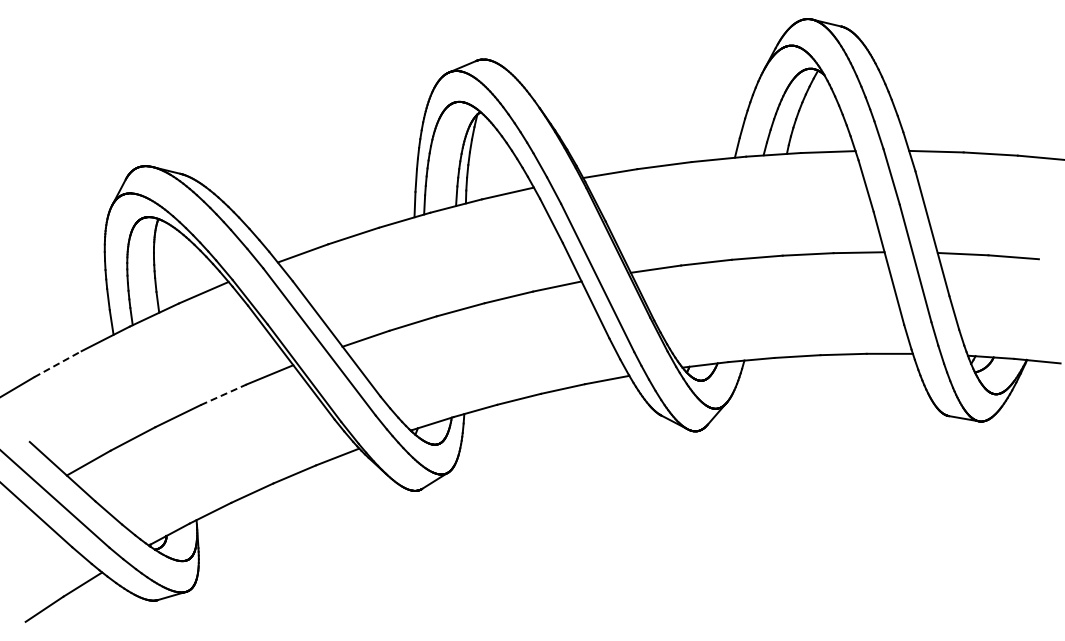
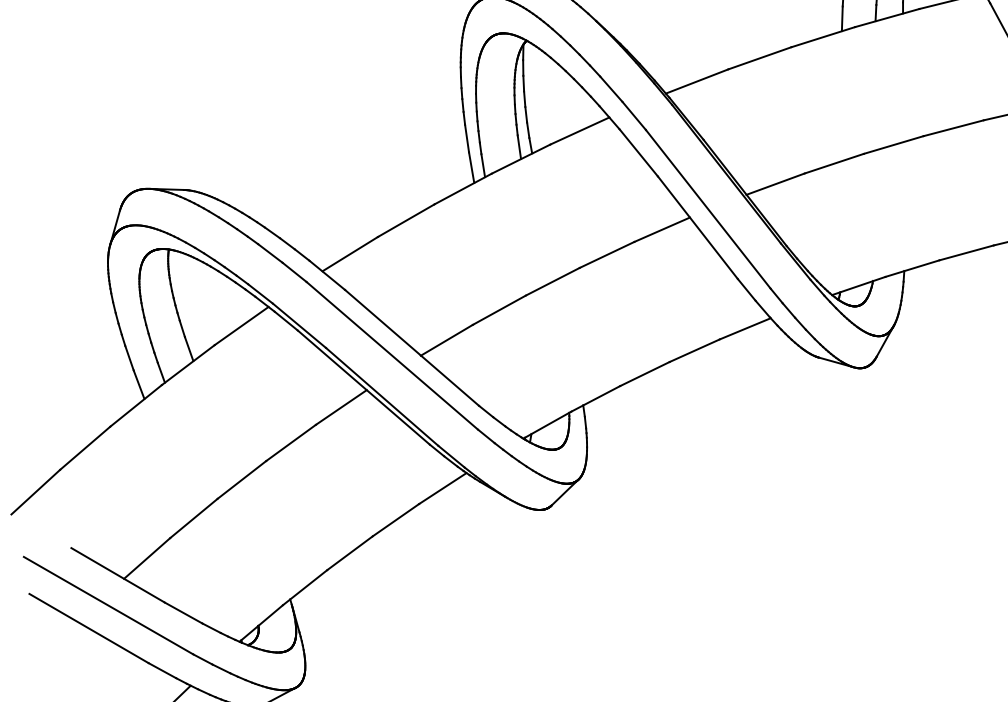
line: (58, 364) -> (86, 448), dashed -> solid
line: (224, 394) -> (291, 442), dashed -> solid

